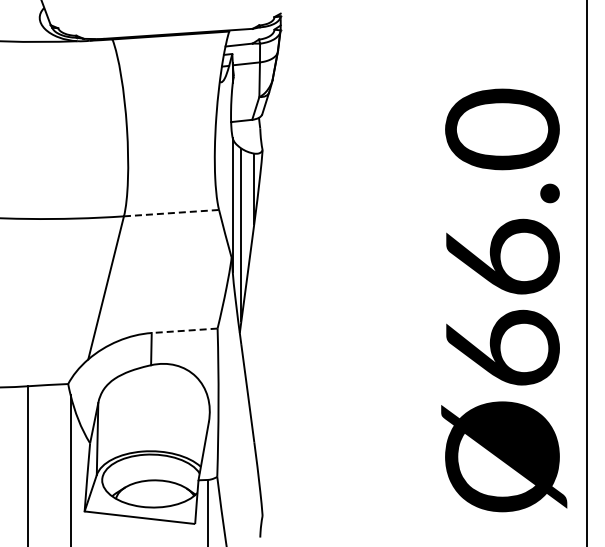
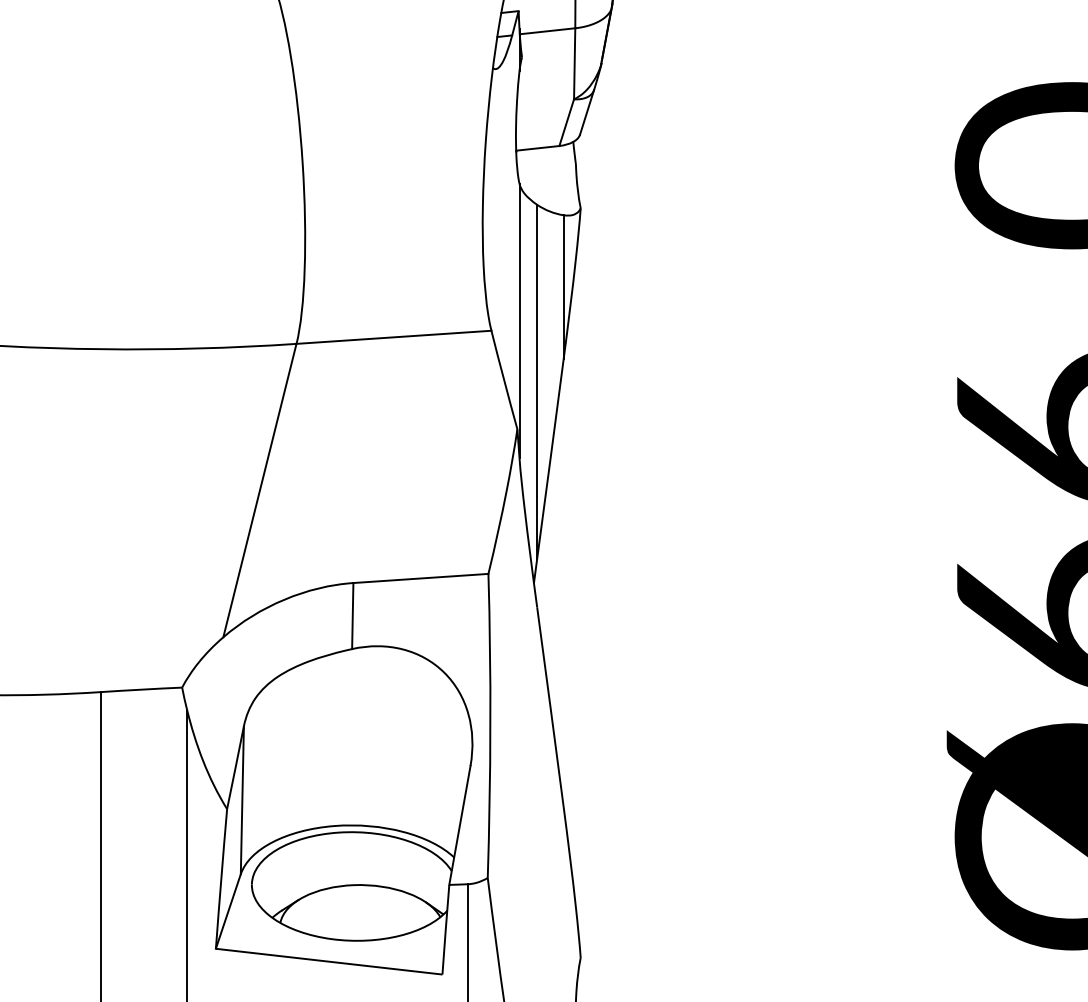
line: (171, 213) -> (393, 338), dashed -> solid
line: (184, 330) -> (420, 577), dashed -> solid

